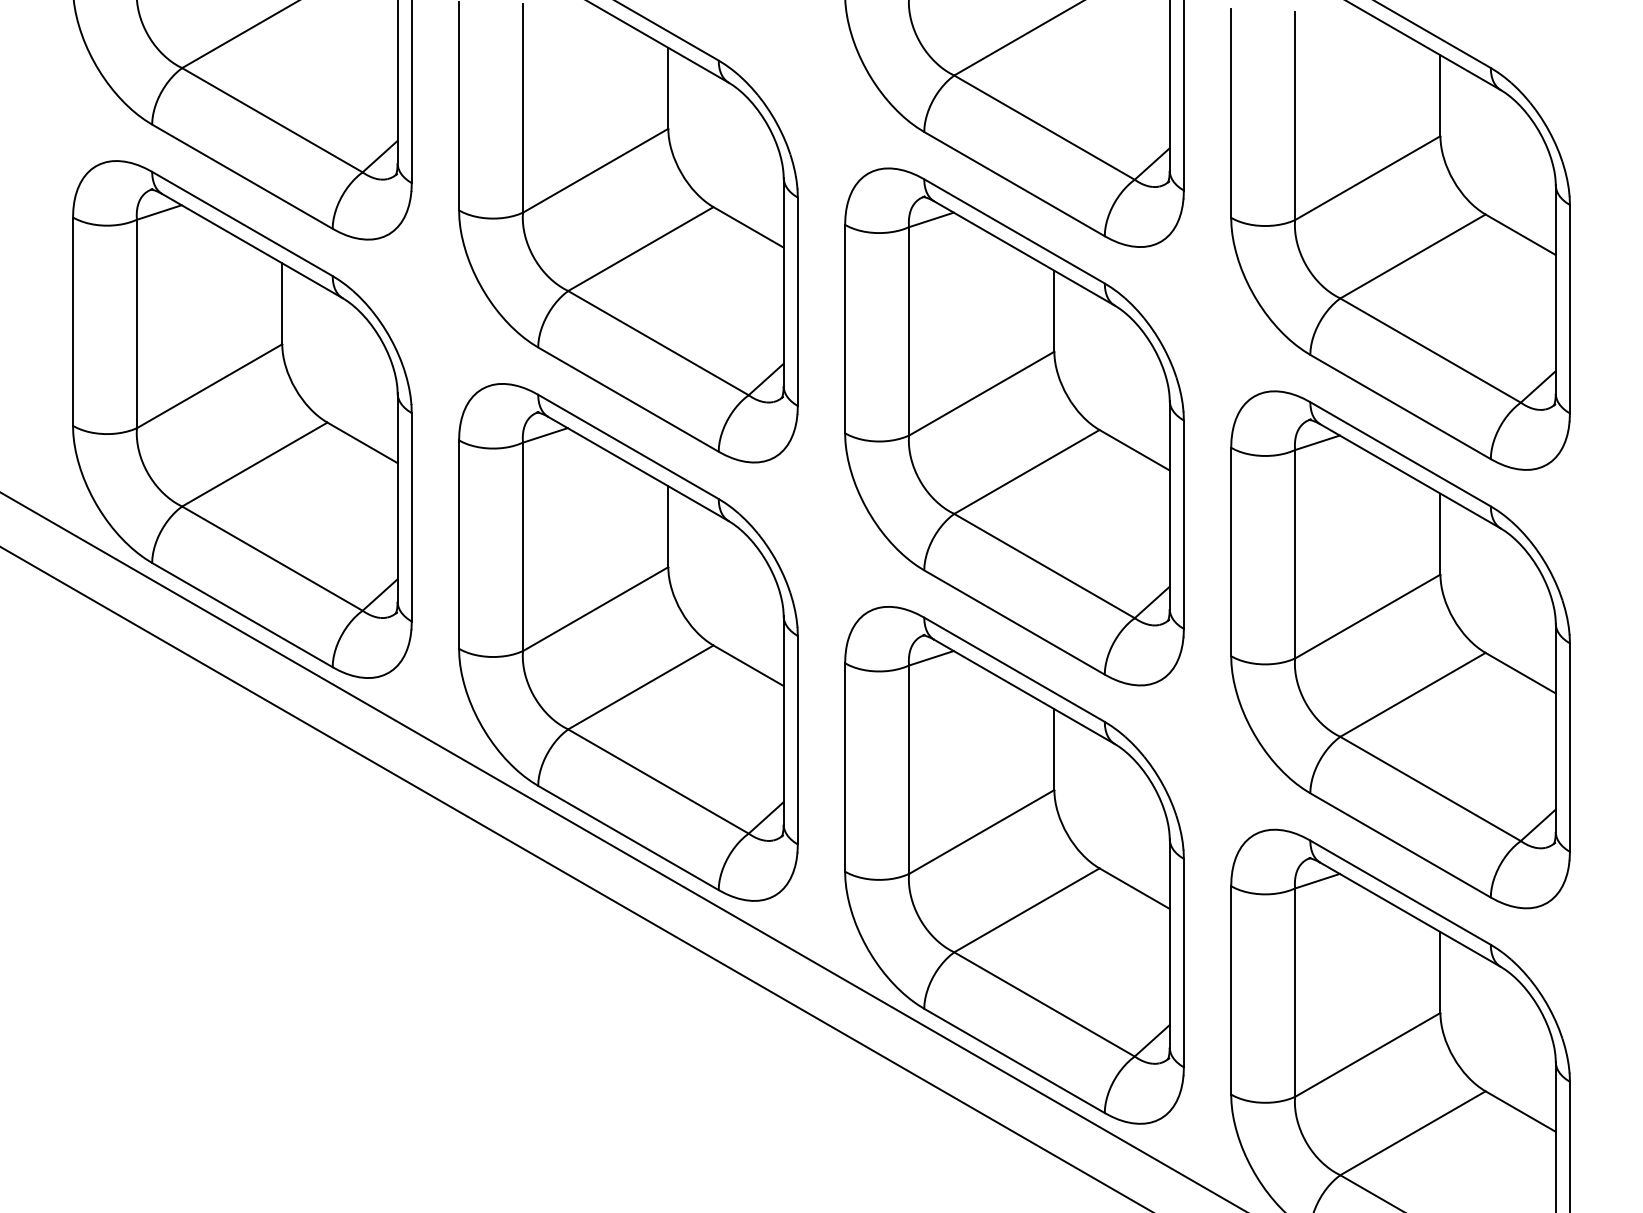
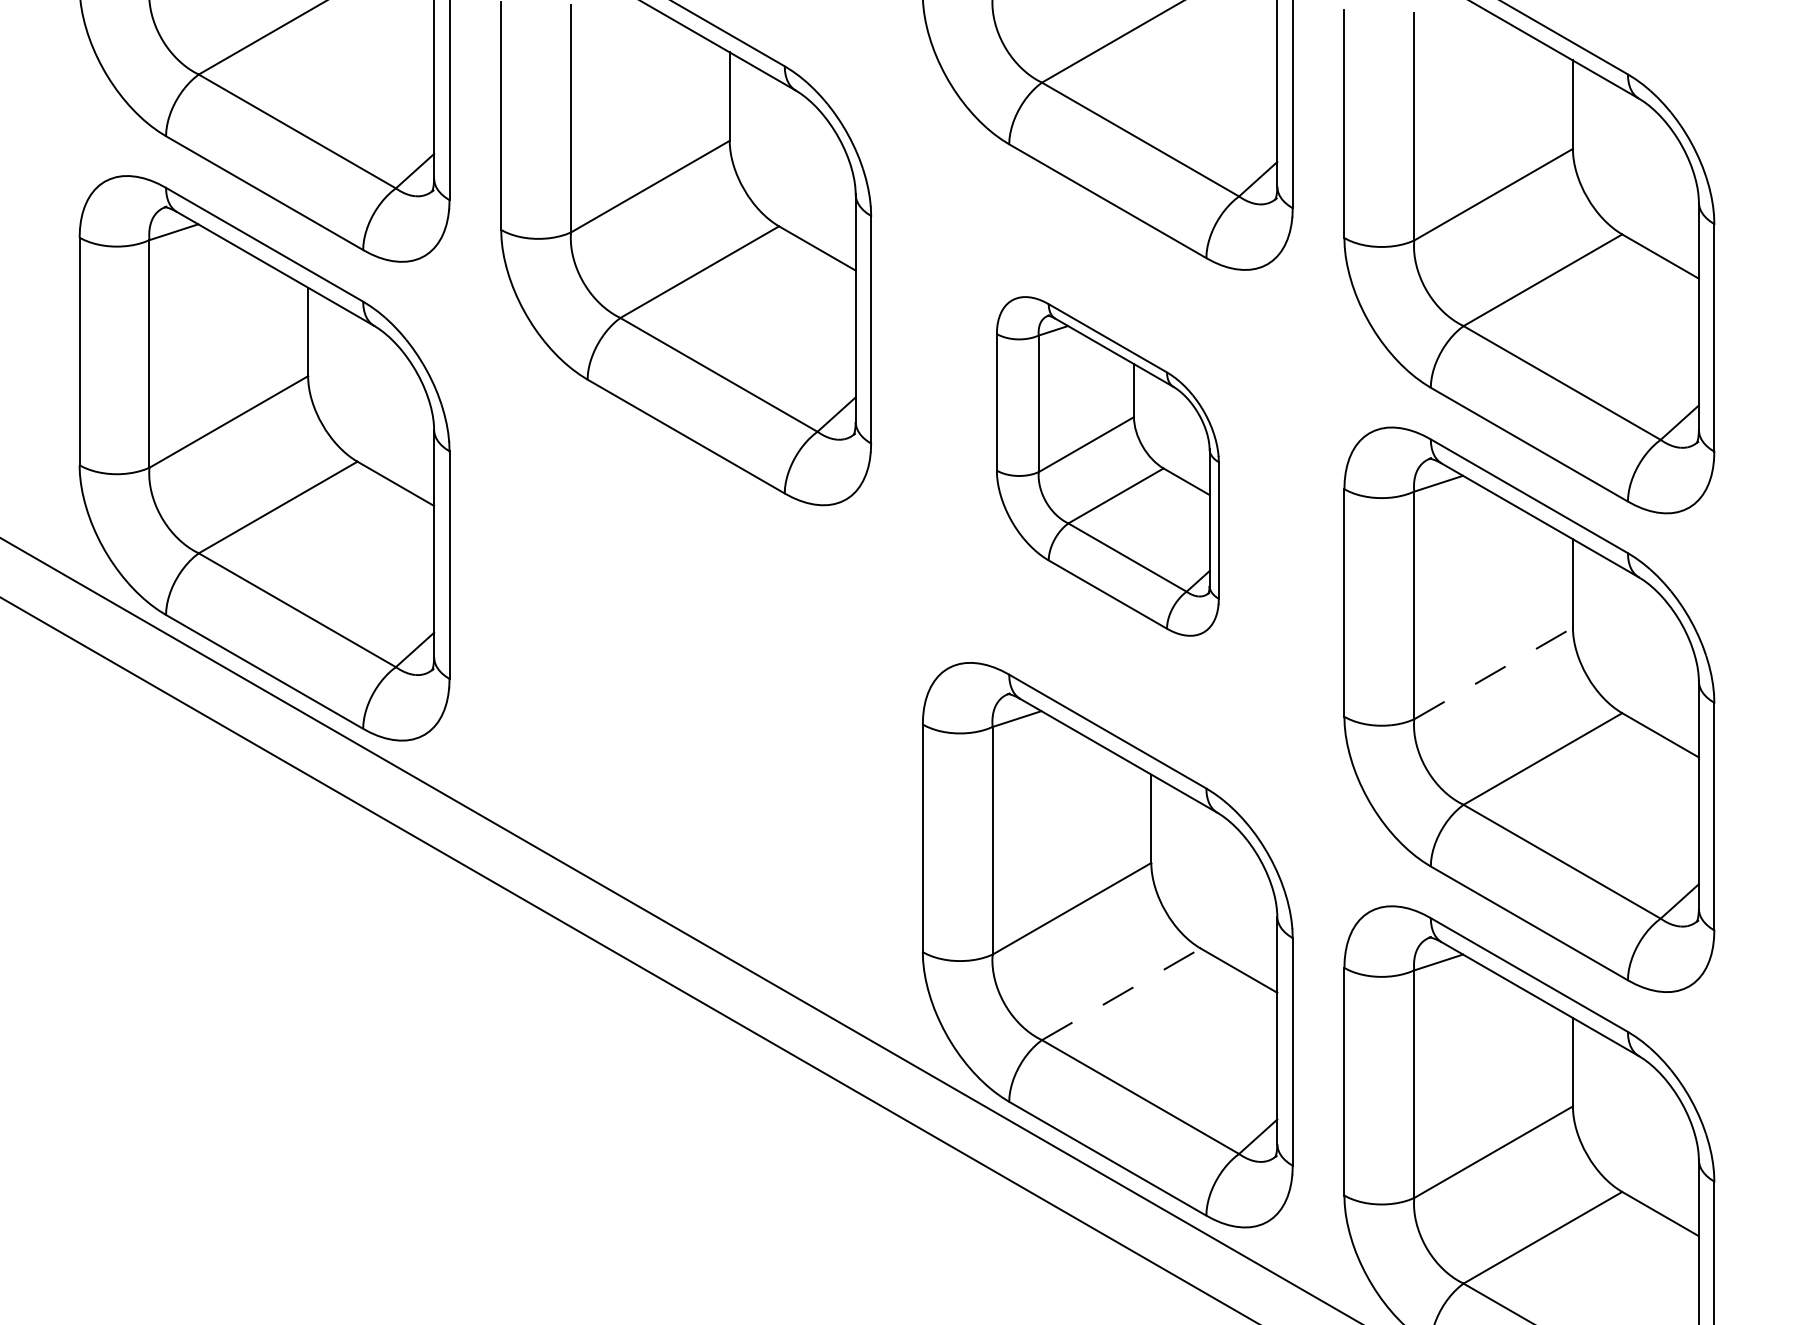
part: (1014, 427) -> (1107, 466), size x0.6
line: (1367, 616) -> (1493, 673), solid -> dashed
part: (628, 642) -> (686, 701), removed
line: (1027, 910) -> (1121, 994), solid -> dashed

